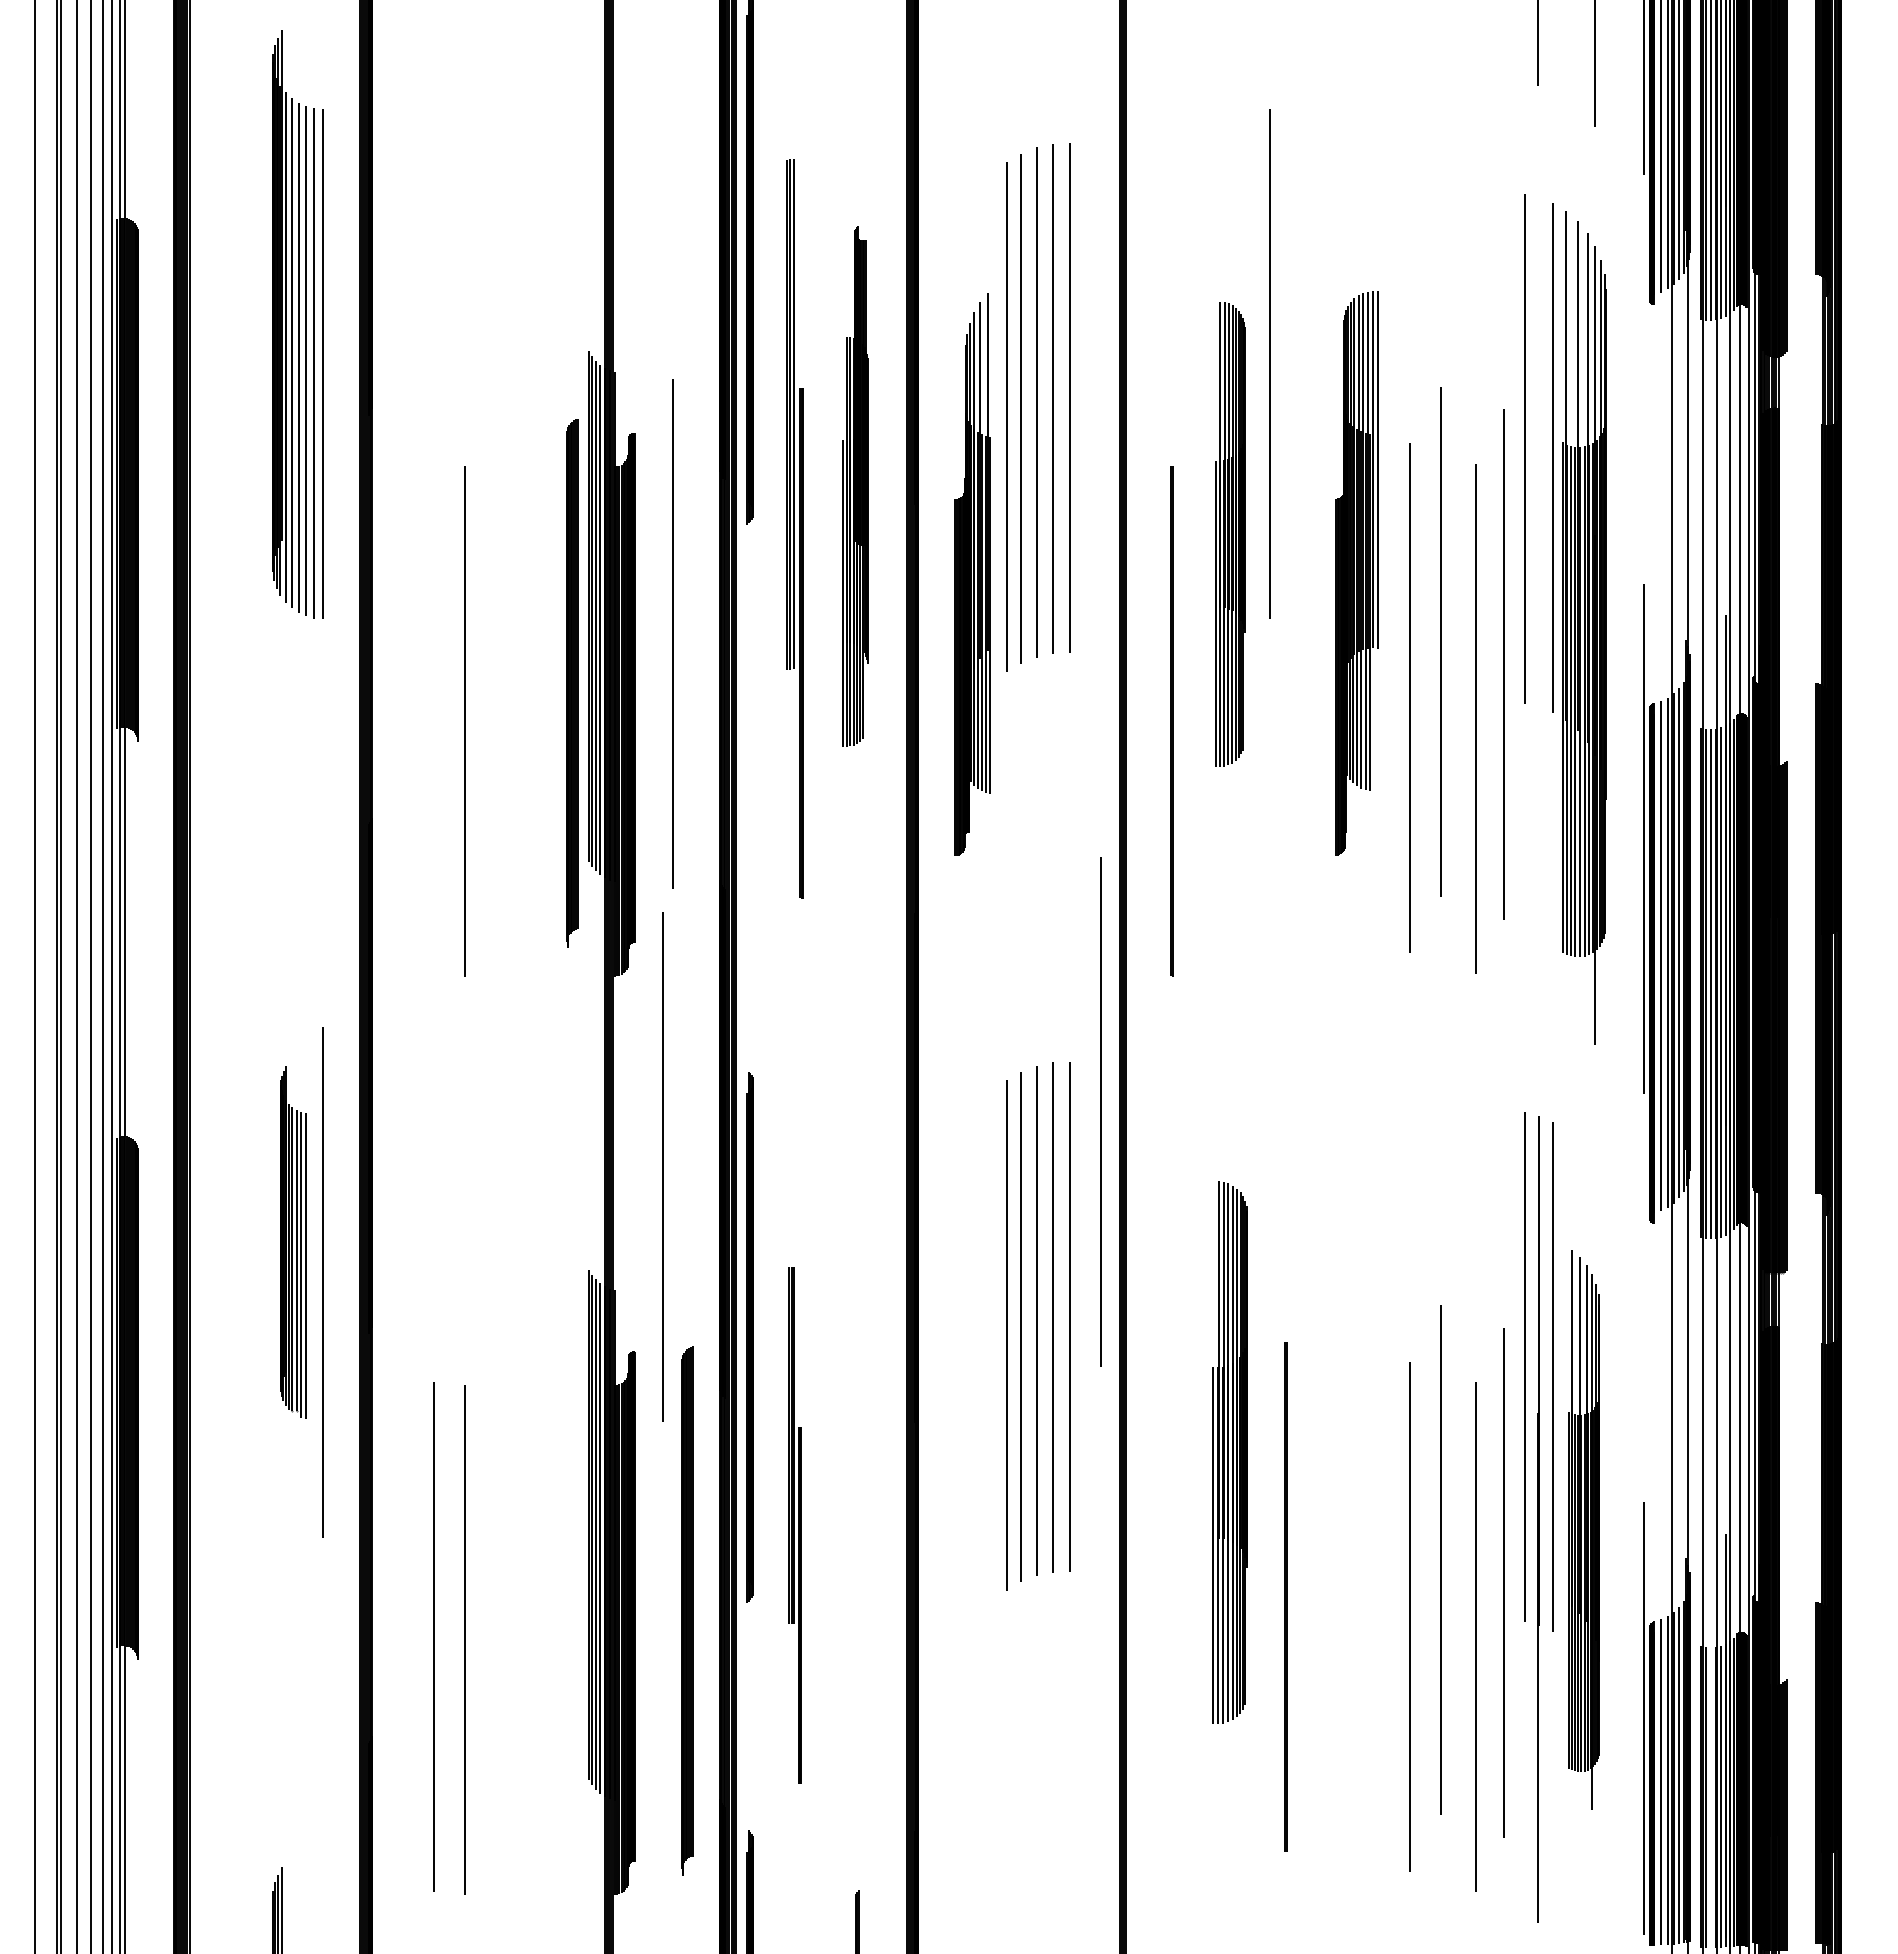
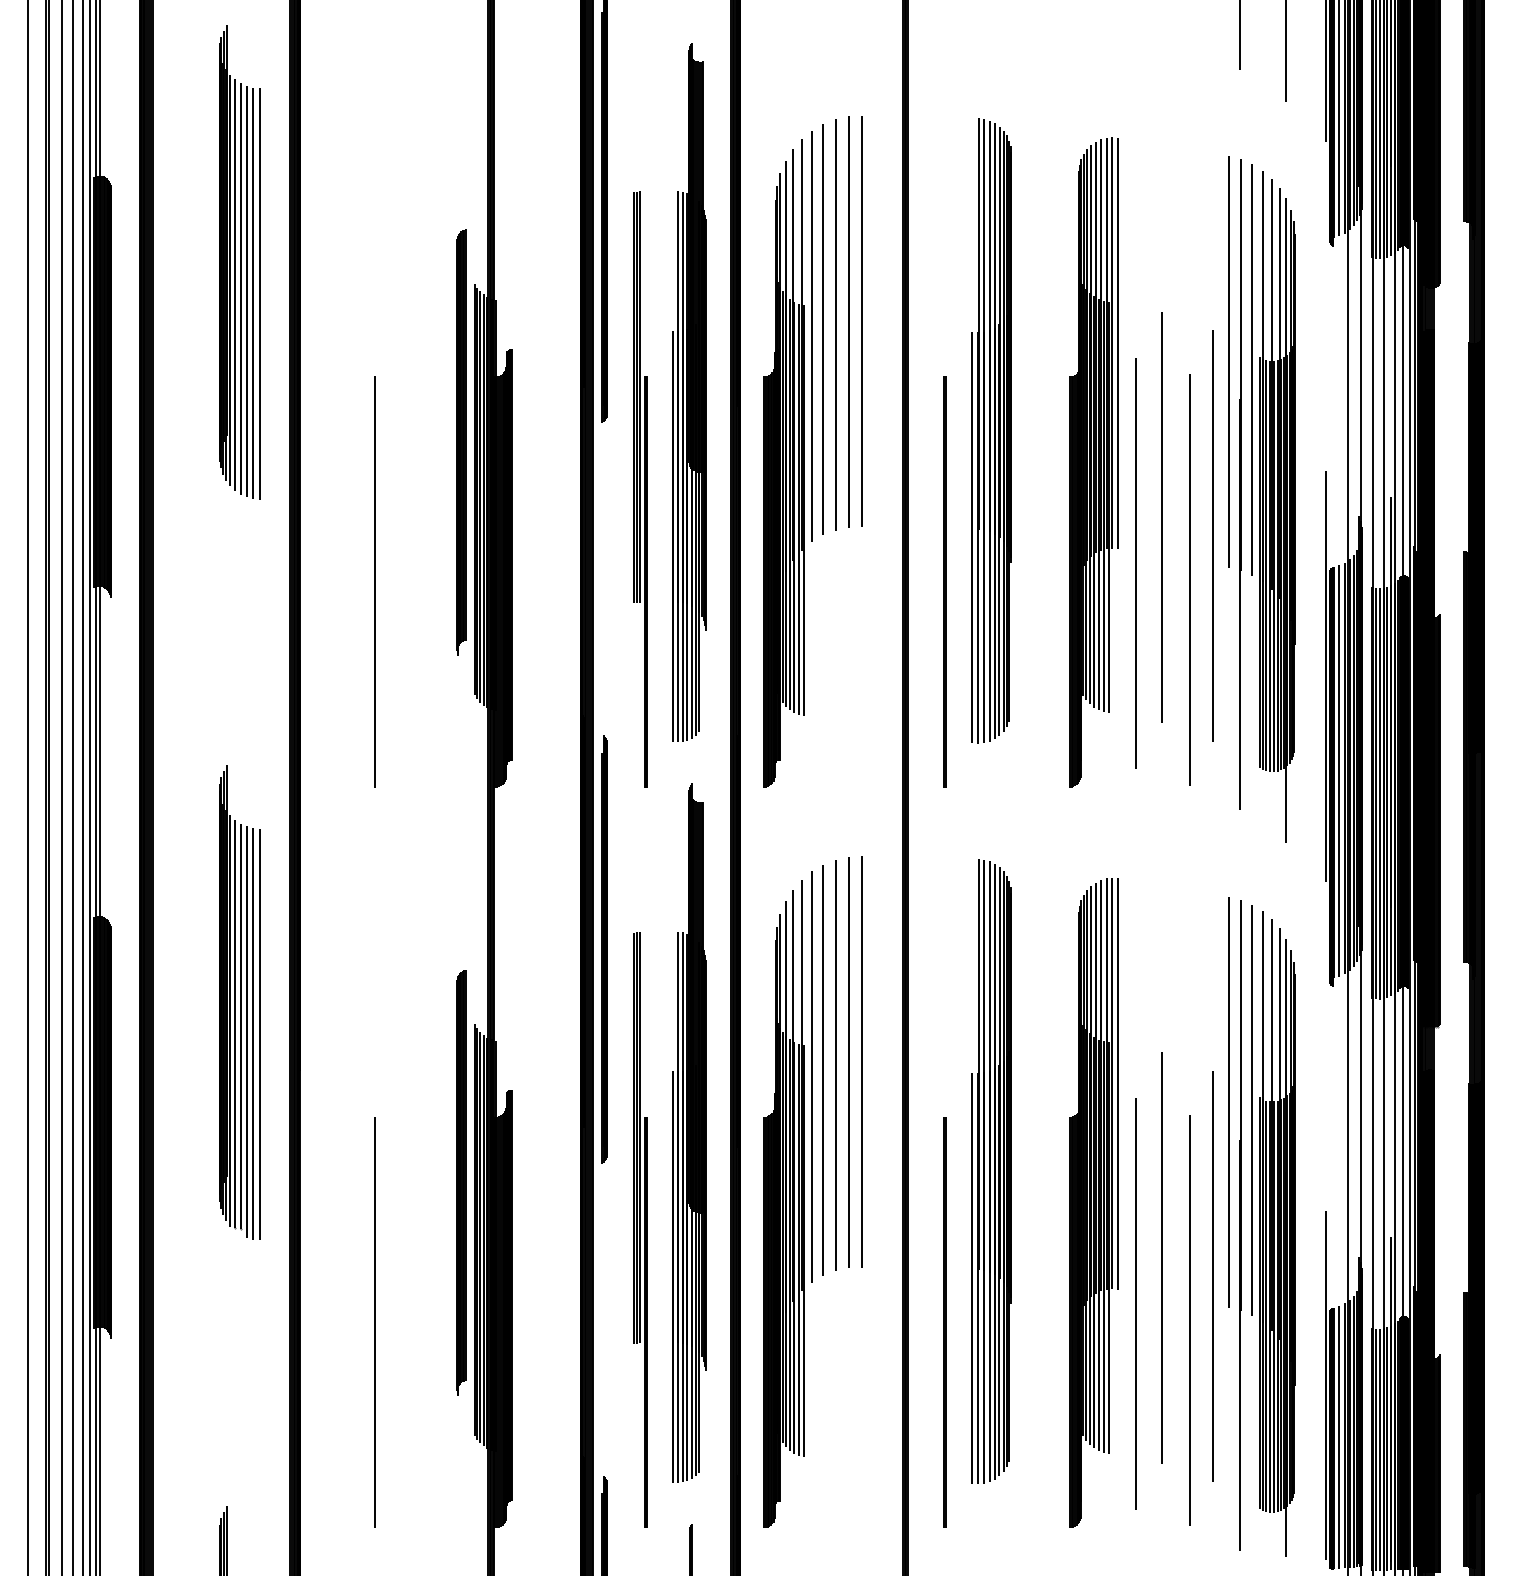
line: (1269, 363) -> (1023, 293), removed
part: (855, 486) -> (689, 392), size x1.67
part: (794, 528) -> (640, 489), moved
part: (1229, 534) -> (991, 431), size x1.67
part: (1356, 573) -> (1093, 462), size x1.43
part: (972, 574) -> (783, 463), size x1.43
line: (1538, 600) -> (1240, 484), added
line: (672, 633) -> (542, 511), removed
part: (572, 683) -> (461, 442), moved
line: (1100, 1111) -> (887, 896), removed
line: (662, 1166) -> (533, 940), removed
part: (293, 1242) -> (236, 1002), size x1.67
part: (749, 1337) -> (604, 949), moved
part: (855, 1404) -> (689, 1132), added
part: (1229, 1452) -> (991, 1171), size x1.43
part: (1356, 1491) -> (1093, 1202), added
part: (972, 1492) -> (783, 1203), added
part: (794, 1525) -> (640, 1230), size x1.43
part: (1584, 1529) -> (1277, 1233), size x1.43
line: (1285, 1596) -> (944, 1322), moved
part: (687, 1610) -> (461, 1182), moved
line: (433, 1636) -> (349, 1319), removed
line: (1711, 1797) -> (1379, 1449), added

